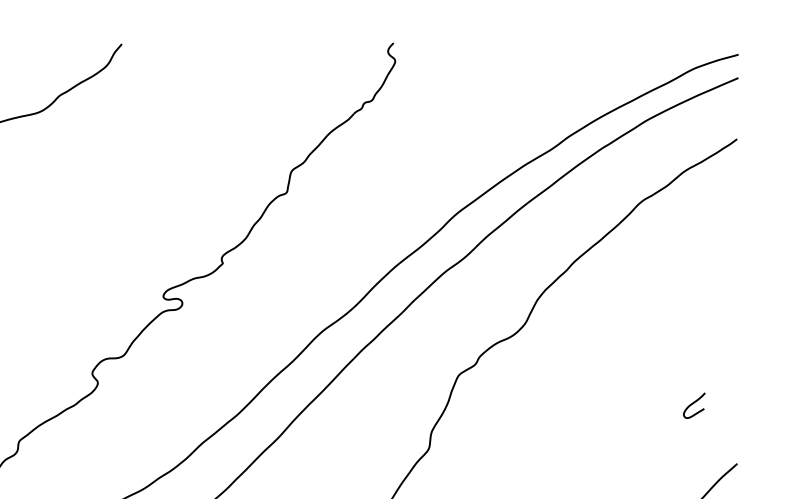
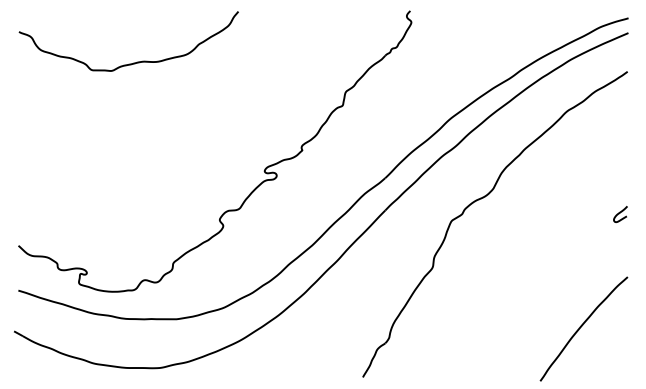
curve: (694, 404) -> (620, 213), moved

